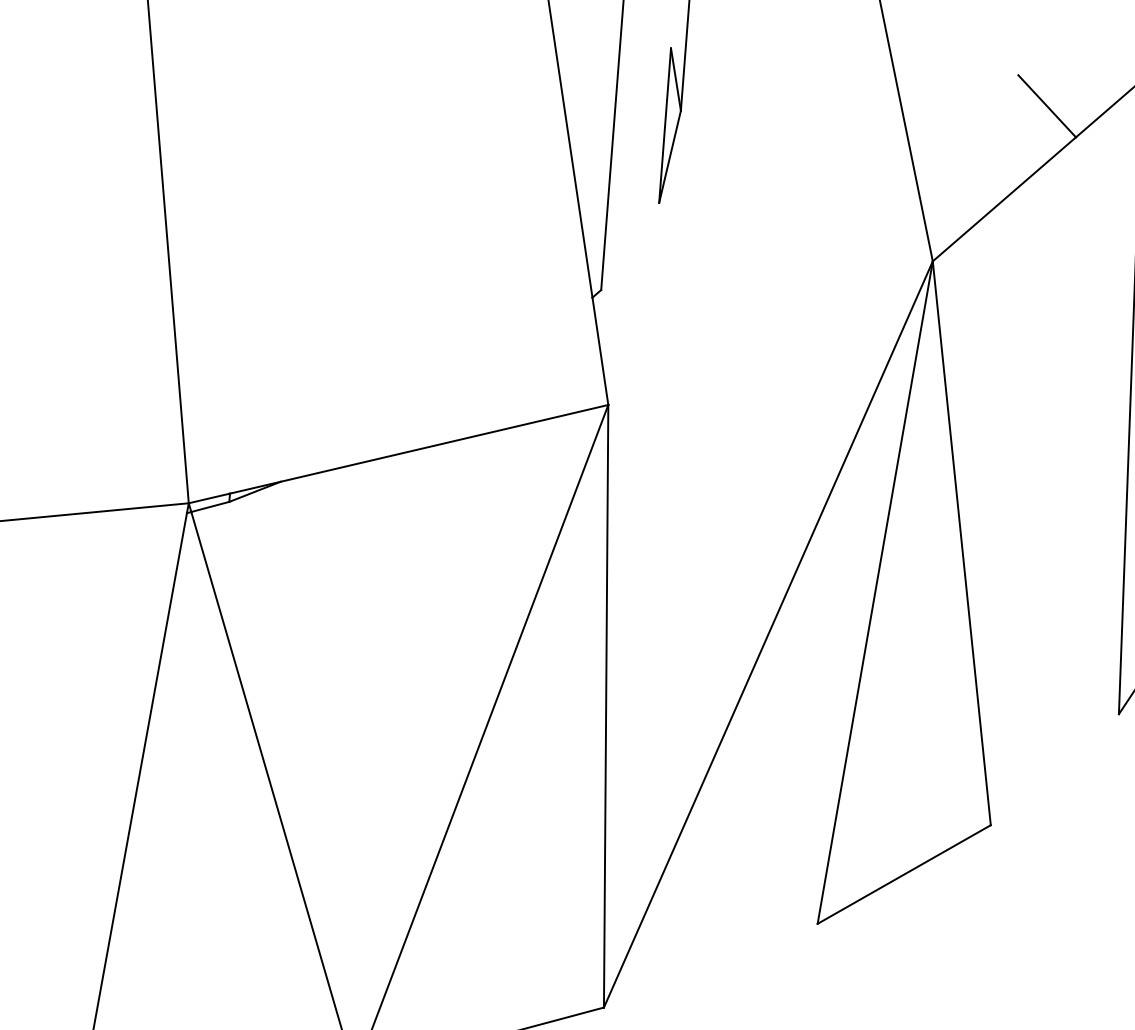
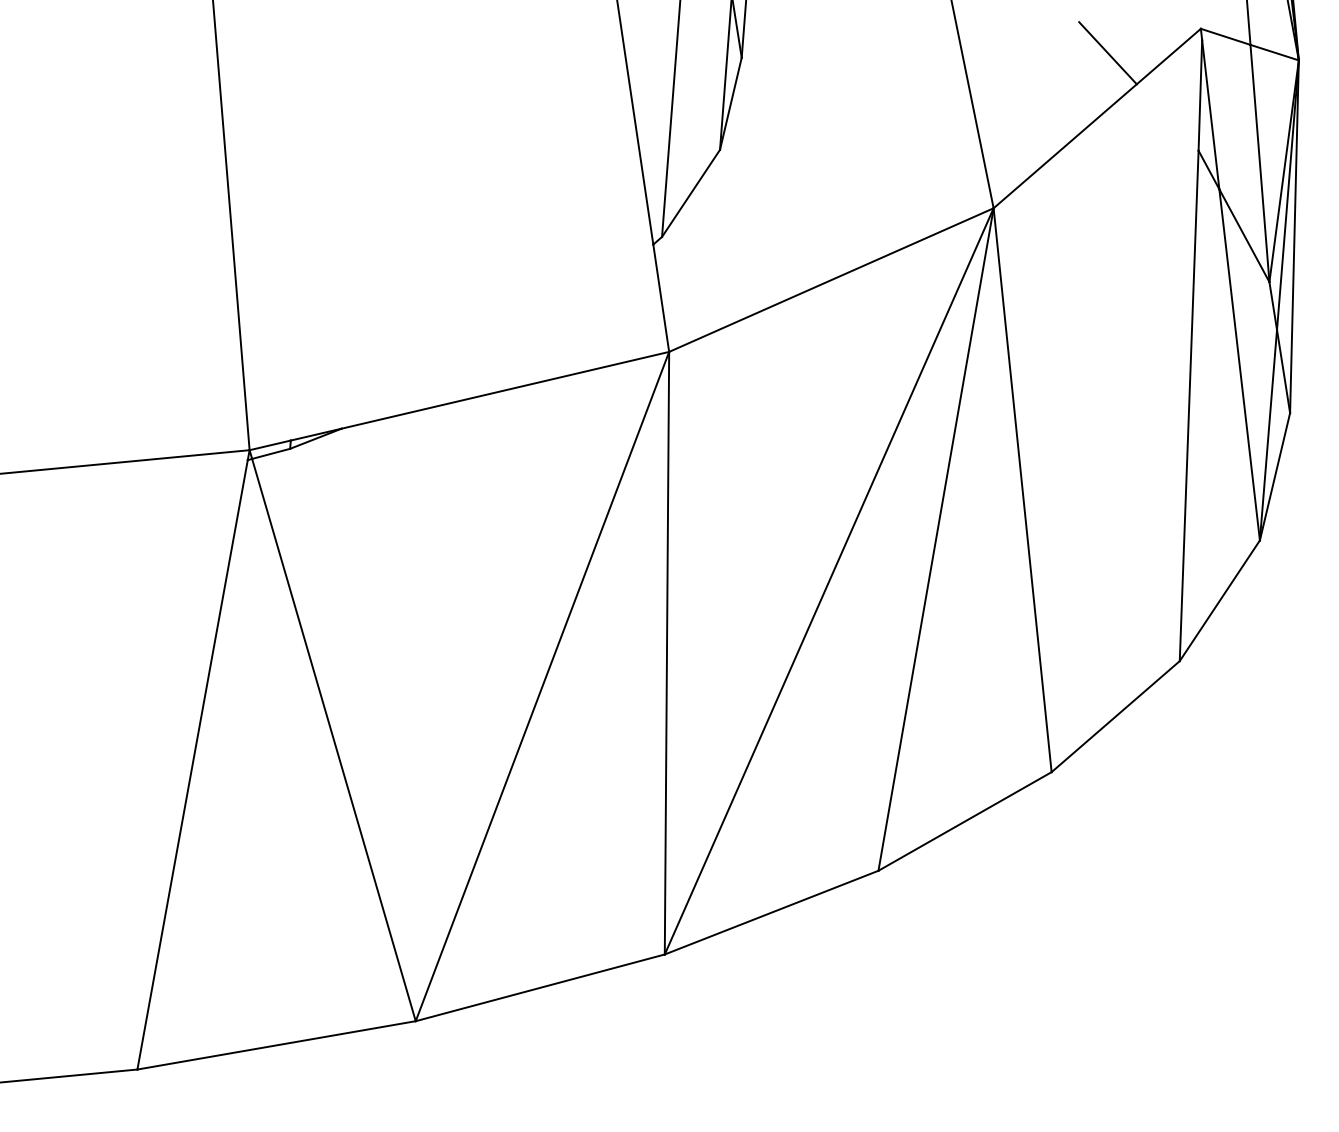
line: (630, 245) -> (691, 192), added
line: (770, 332) -> (831, 279), added
line: (1054, 769) -> (1115, 716), added
line: (710, 965) -> (771, 912), added

